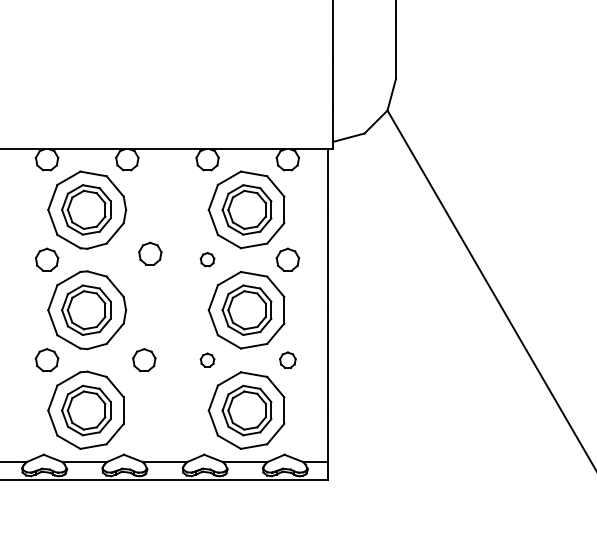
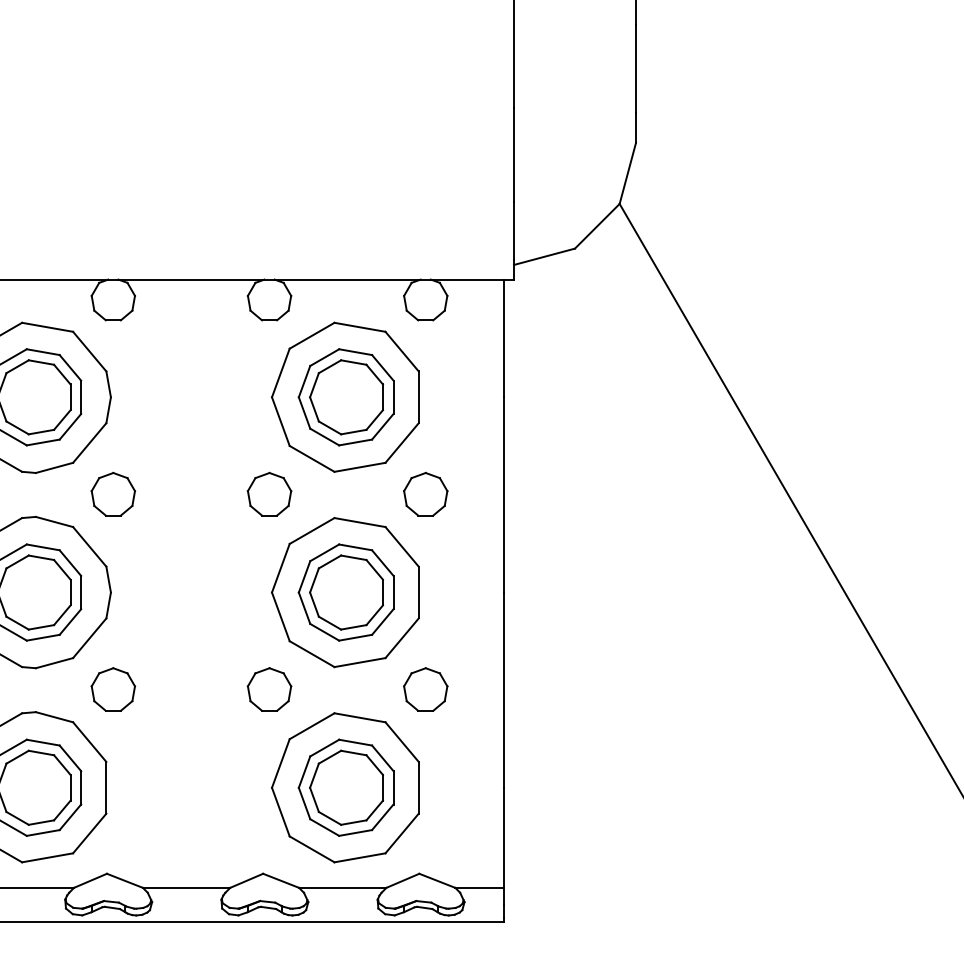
part: (150, 253) -> (113, 493), moved
part: (207, 259) -> (269, 493), size x1.67
part: (144, 360) -> (113, 690), moved
part: (207, 360) -> (269, 690), size x1.67
part: (287, 360) -> (425, 690), size x1.43

